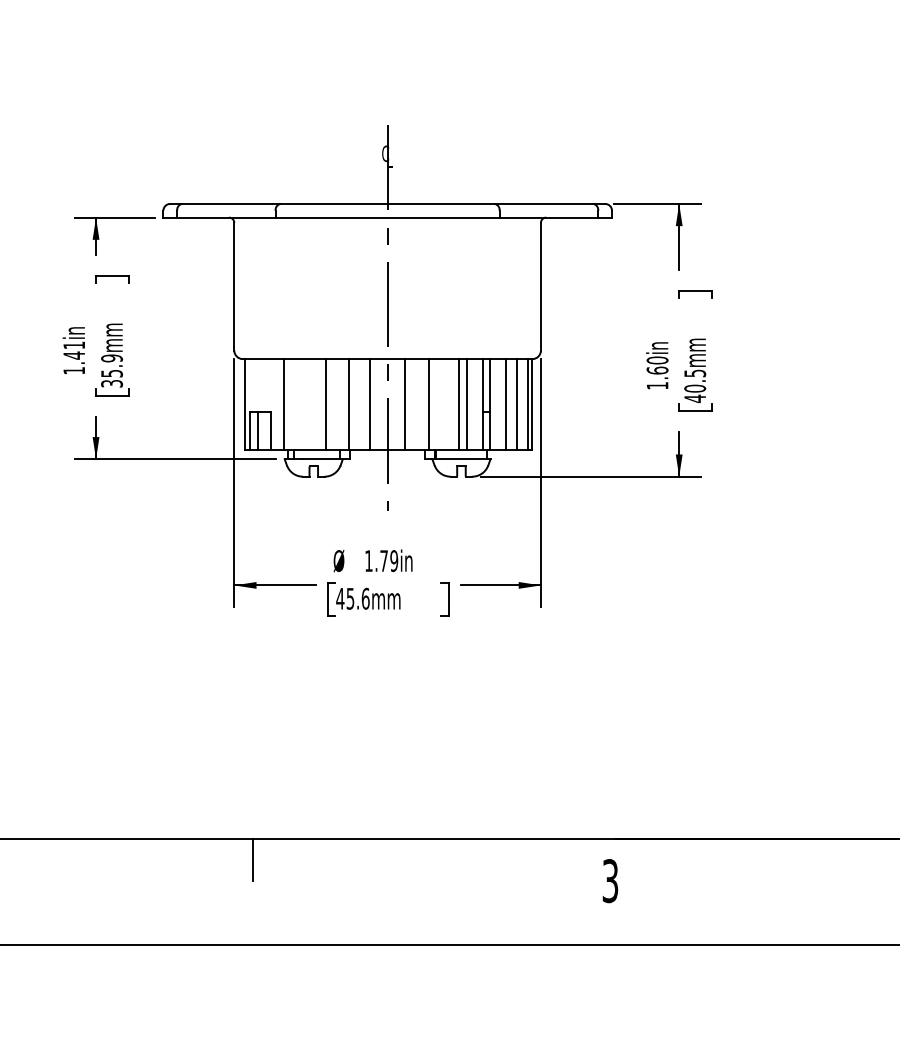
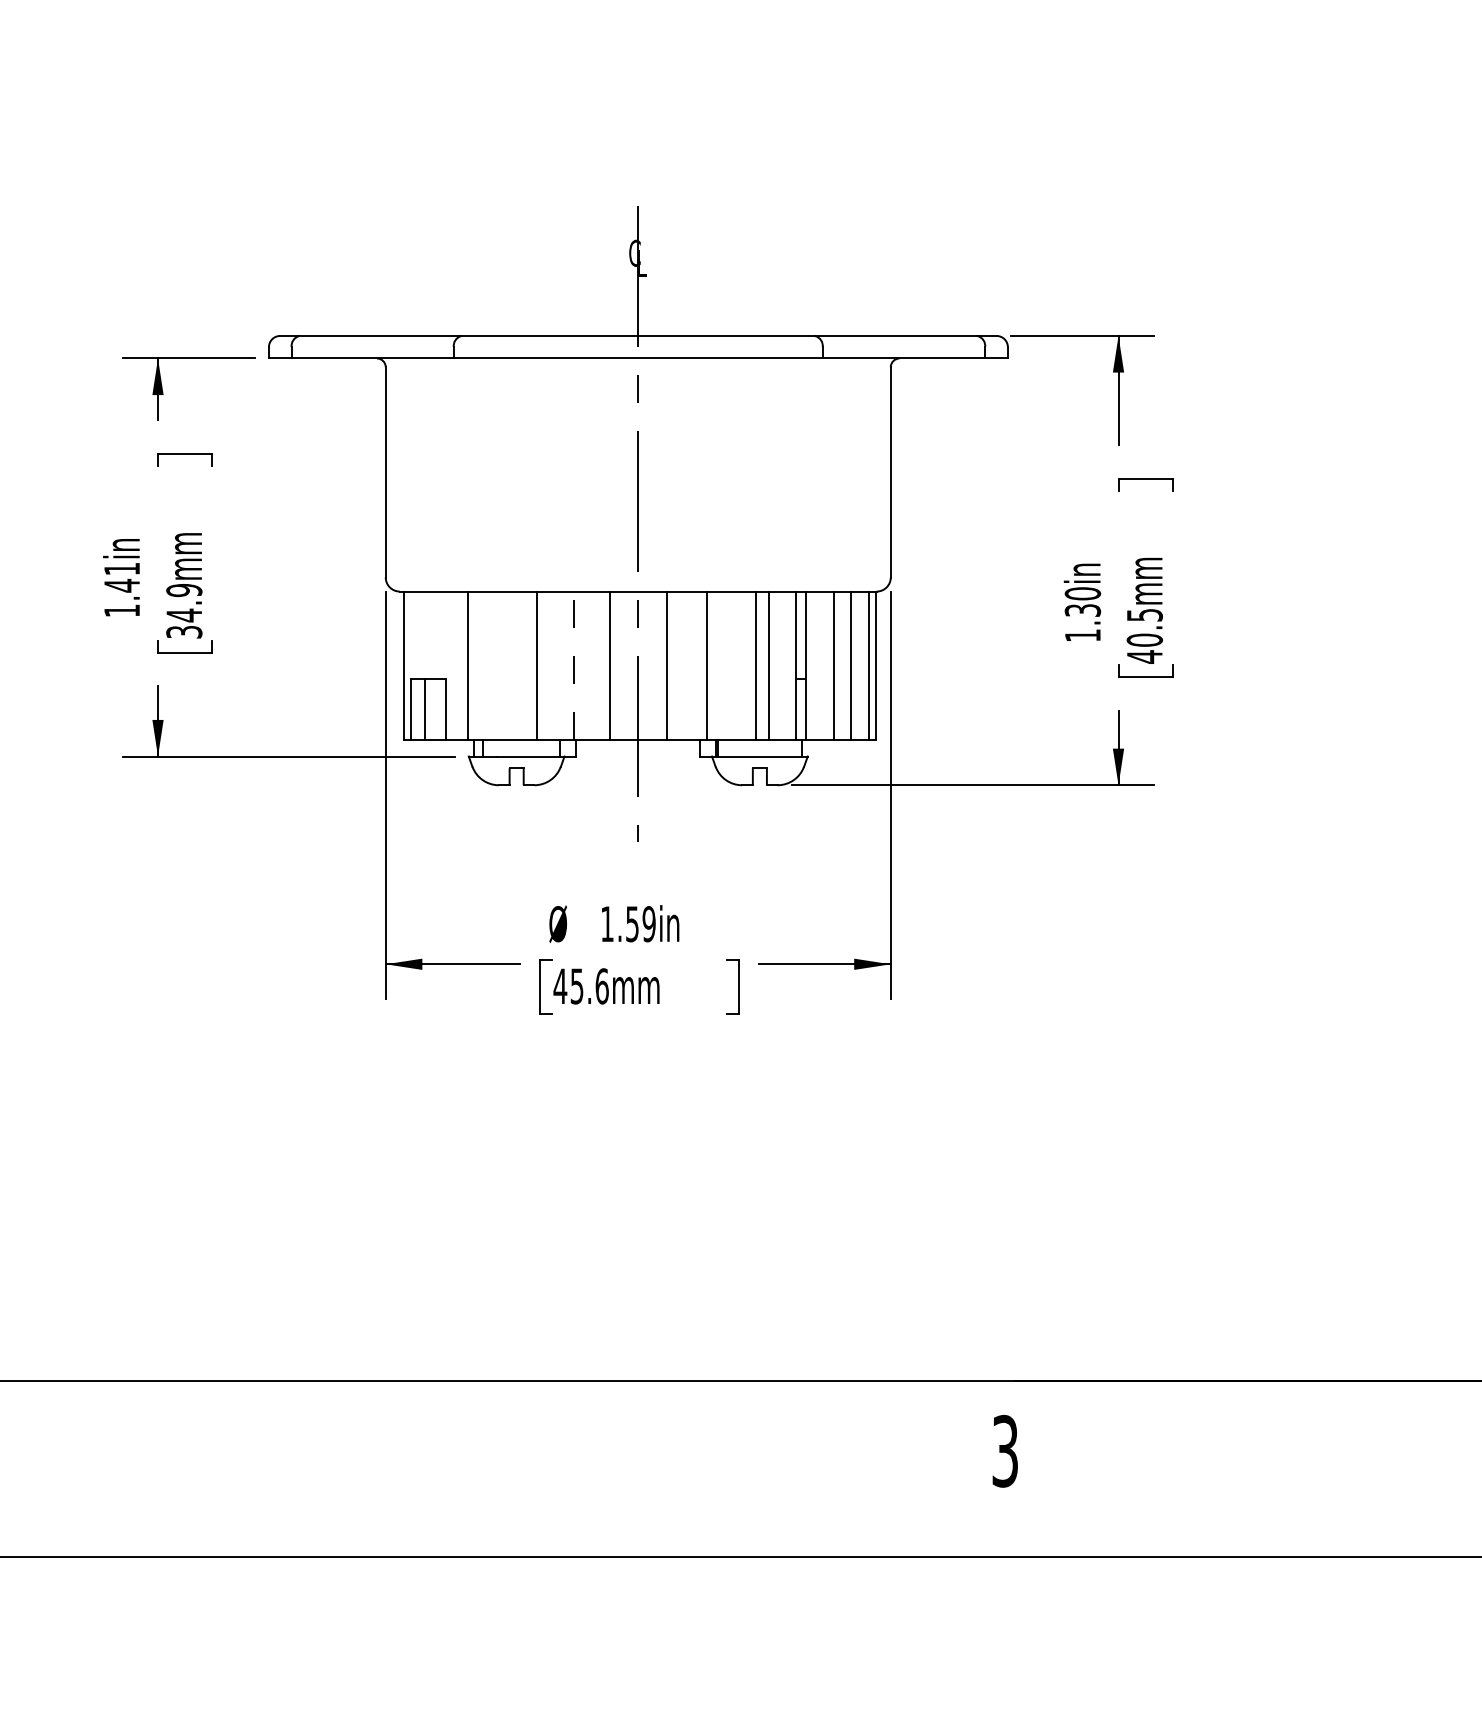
text: (657, 370) -> (1082, 610), 1.60in -> 1.30in
text: (112, 373) -> (185, 615), 35.9mm -> 34.9mm
line: (348, 403) -> (573, 664), solid -> dashed
text: (383, 561) -> (631, 924), 1.79in -> 1.59in
line: (252, 859) -> (415, 1415), removed

